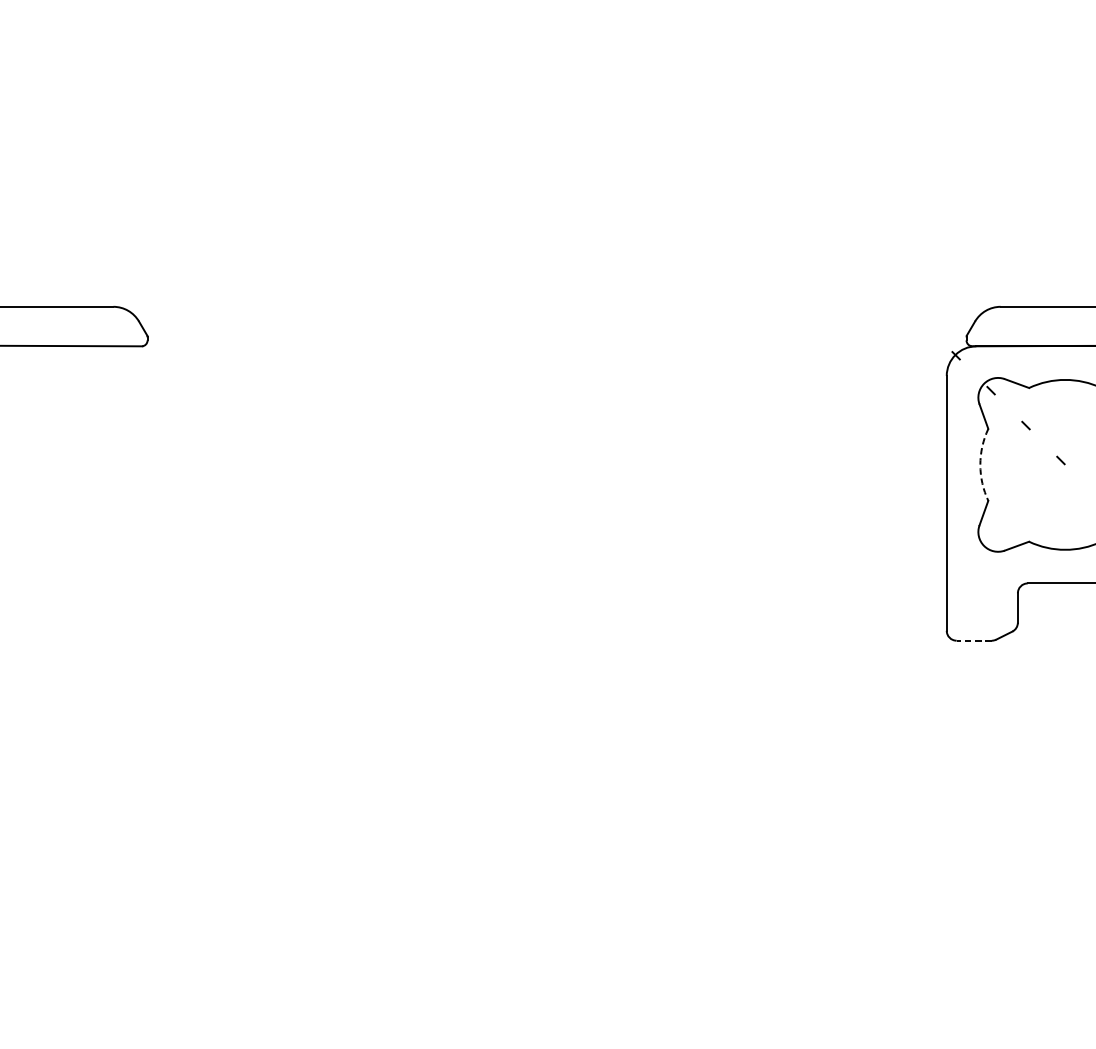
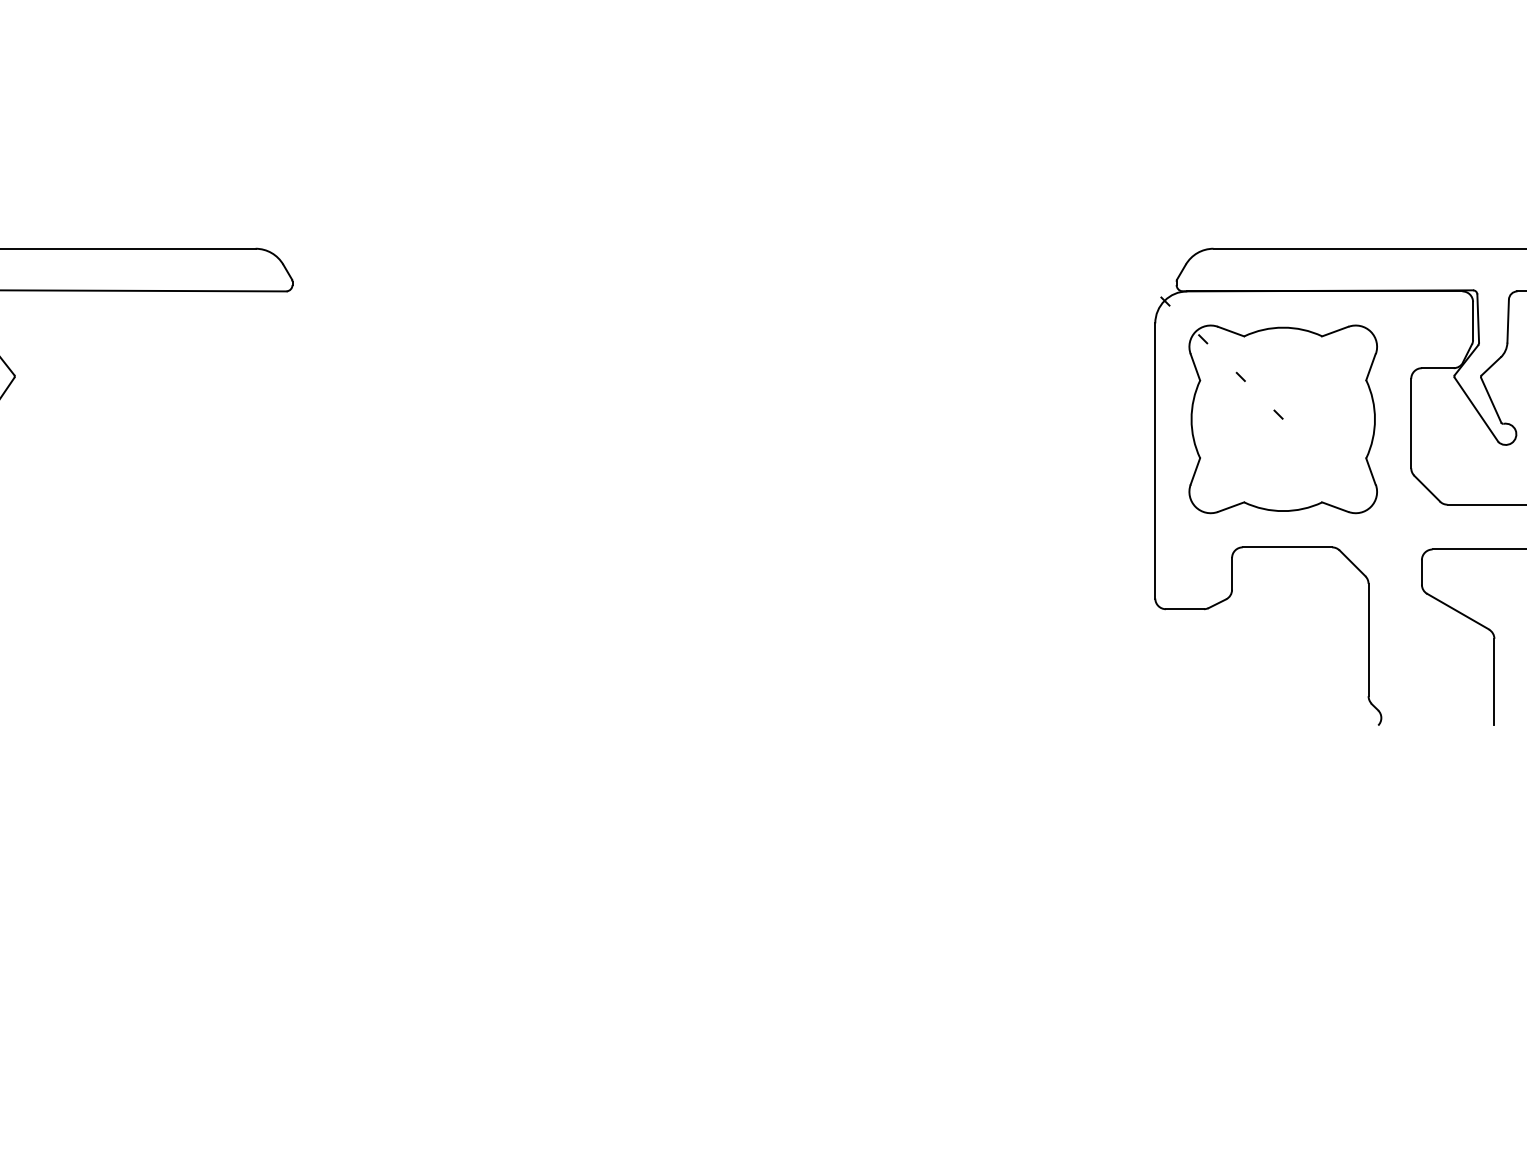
arc: (980, 464) -> (1191, 419), dashed -> solid
line: (973, 640) -> (1184, 609), dashed -> solid

